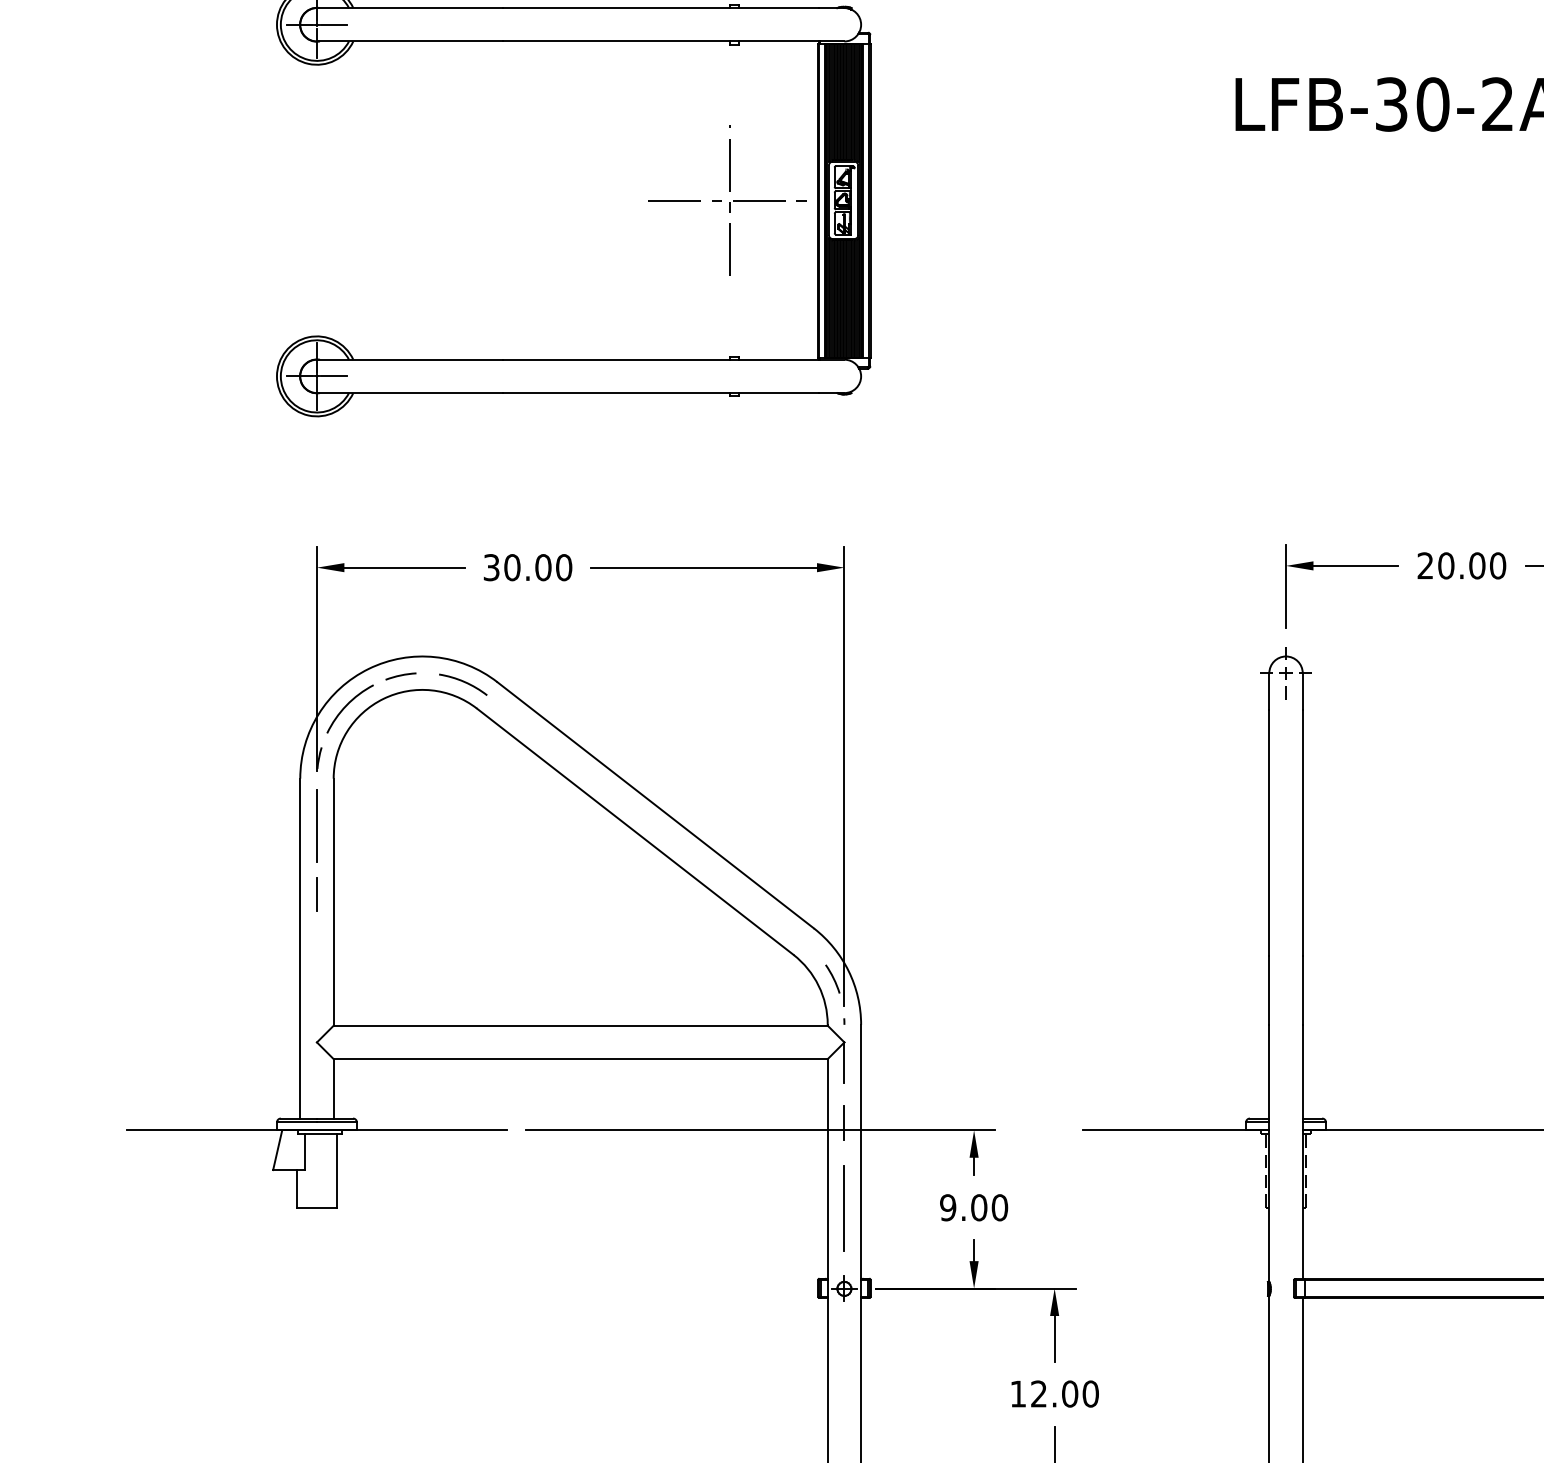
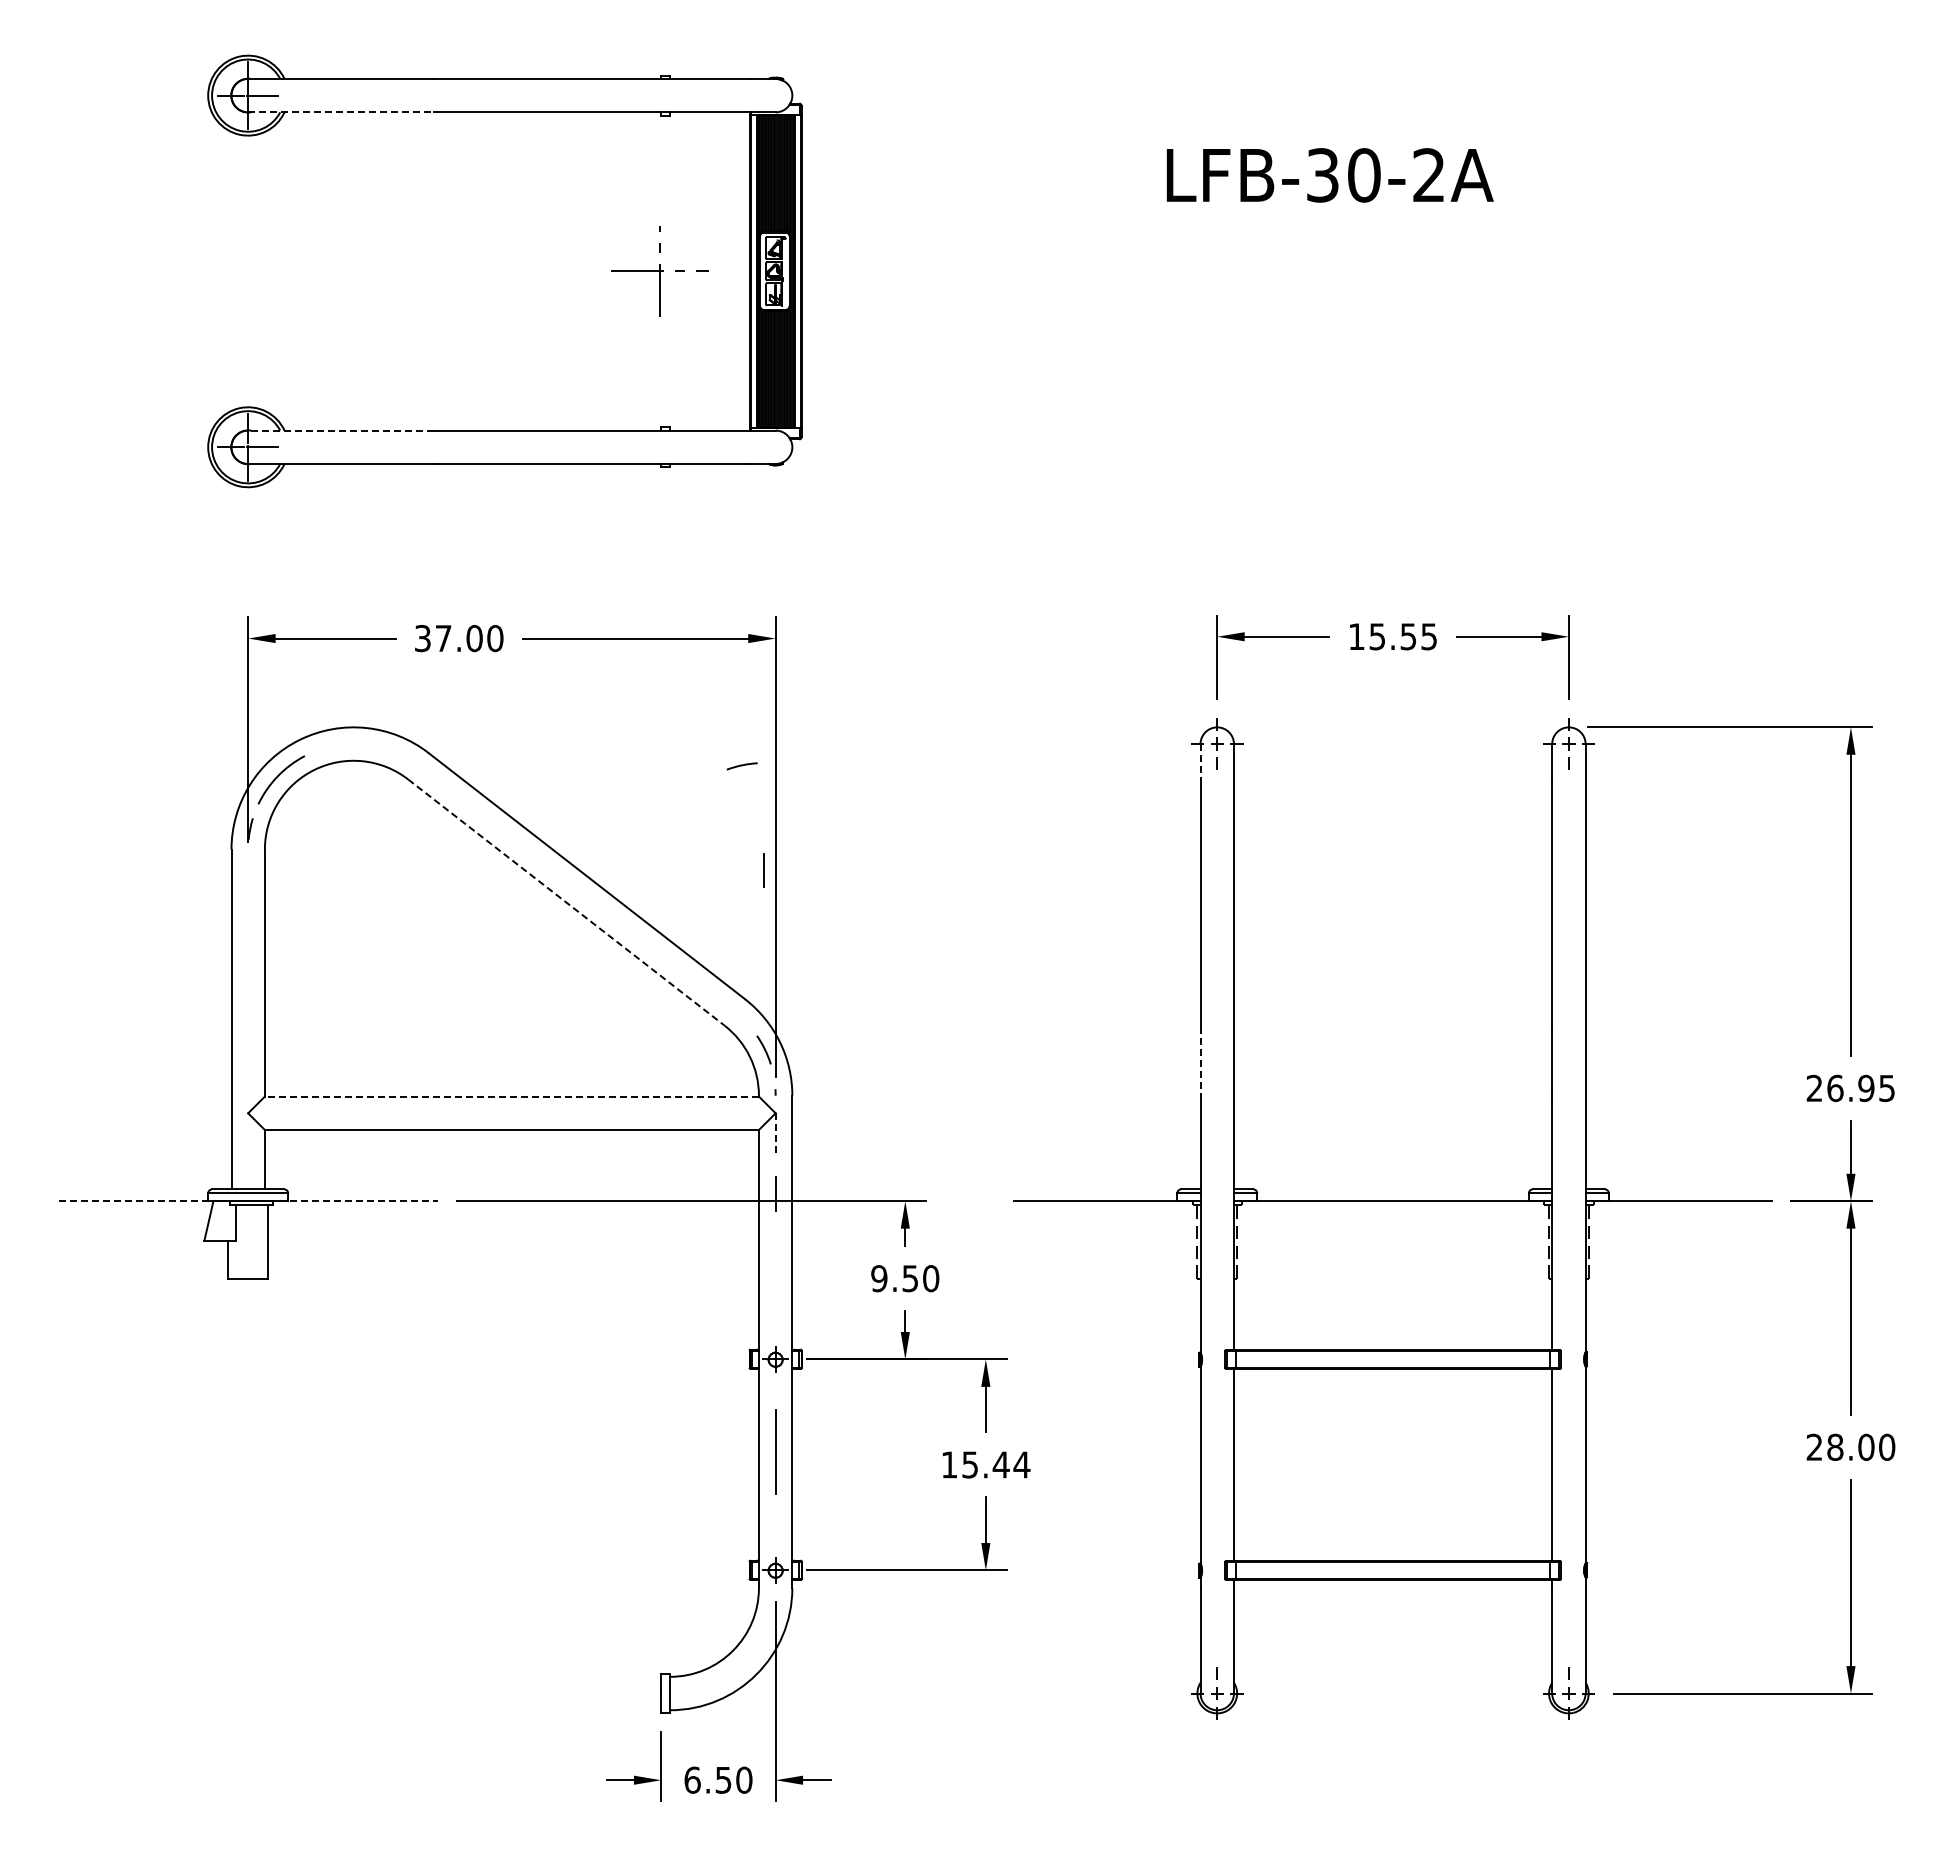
line: (410, 41) -> (341, 112), solid -> dashed
part: (727, 200) -> (658, 271), size x0.6
line: (410, 359) -> (341, 430), solid -> dashed
text: (1462, 565) -> (1393, 636), 20.00 -> 15.55
text: (512, 567) -> (443, 638), 30.00 -> 37.00
arc: (400, 676) -> (741, 766), moved
arc: (463, 682) -> (394, 753), removed
line: (1269, 692) -> (1200, 763), solid -> dashed
line: (316, 825) -> (247, 896), removed
line: (635, 831) -> (566, 902), solid -> dashed
line: (316, 894) -> (763, 870), moved
line: (1269, 990) -> (1200, 1061), solid -> dashed
line: (580, 1025) -> (511, 1096), solid -> dashed
line: (844, 1063) -> (775, 1134), solid -> dashed
line: (317, 1130) -> (248, 1201), solid -> dashed
line: (844, 1207) -> (775, 1451), moved
text: (979, 1207) -> (910, 1278), 9.00 -> 9.50
text: (1065, 1393) -> (996, 1464), 12.00 -> 15.44

